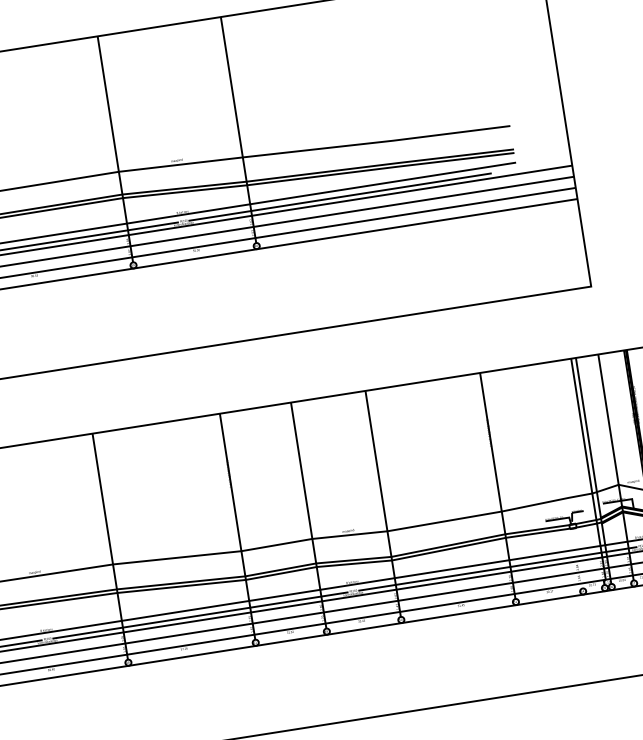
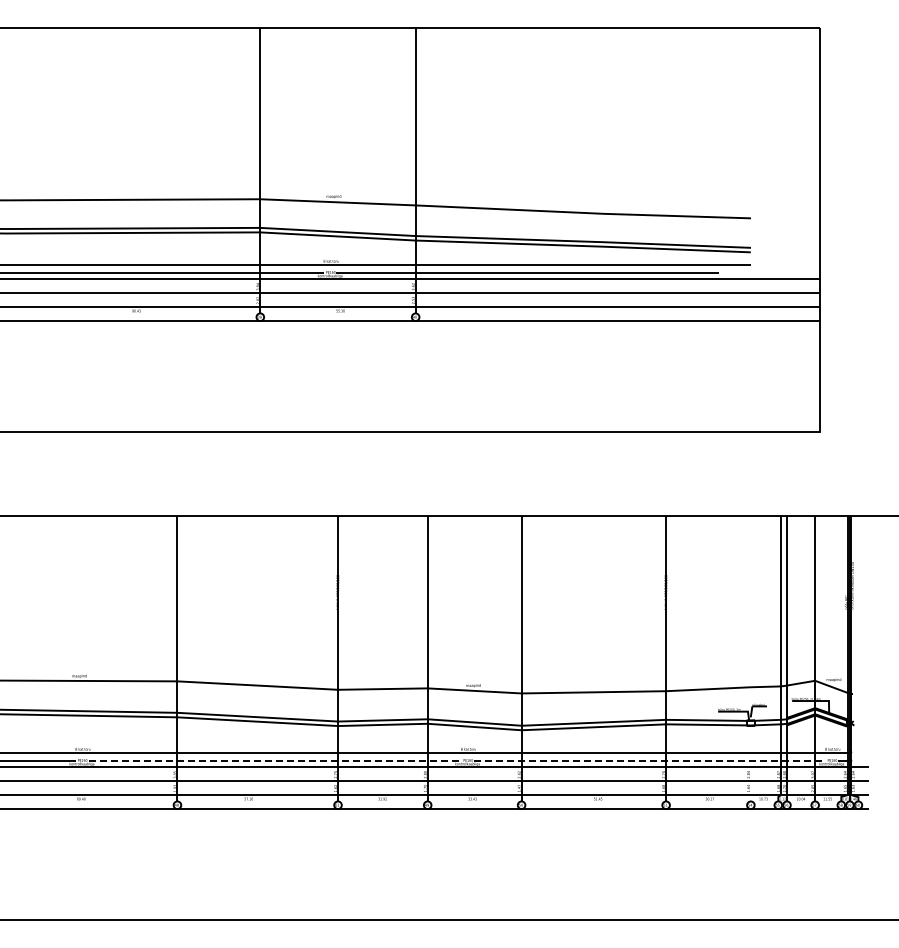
line: (498, 569) -> (650, 761), solid -> dashed
line: (200, 615) -> (275, 761), solid -> dashed

